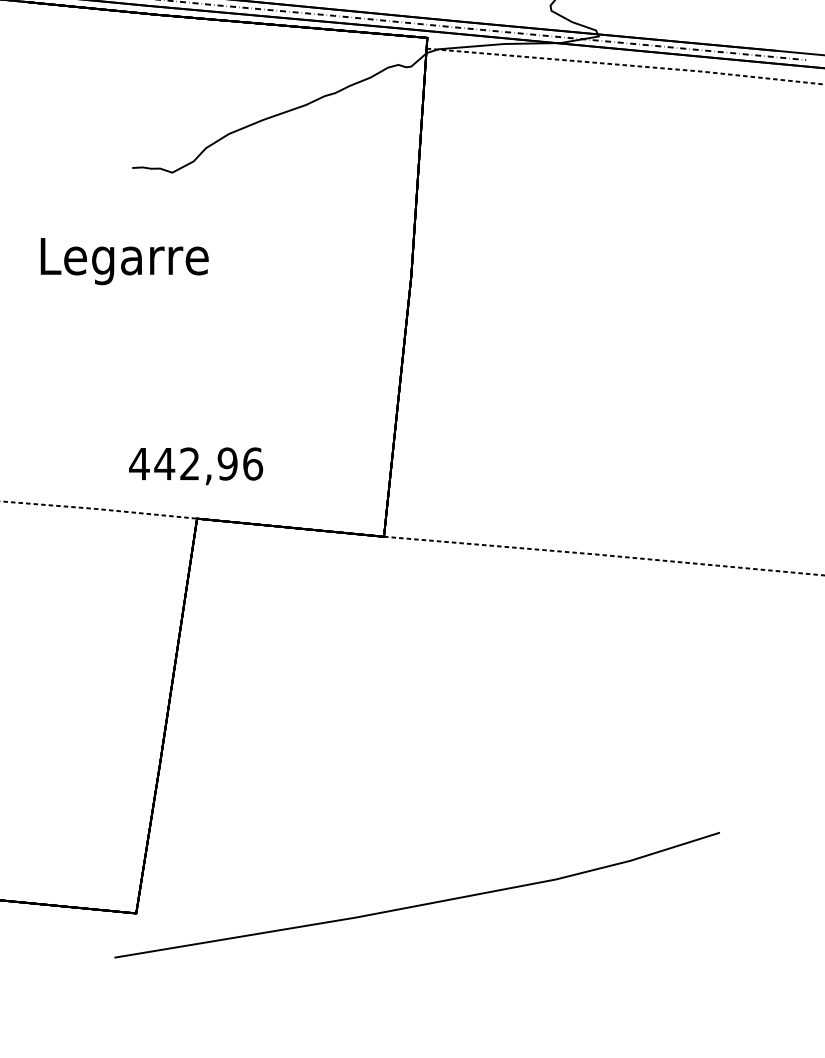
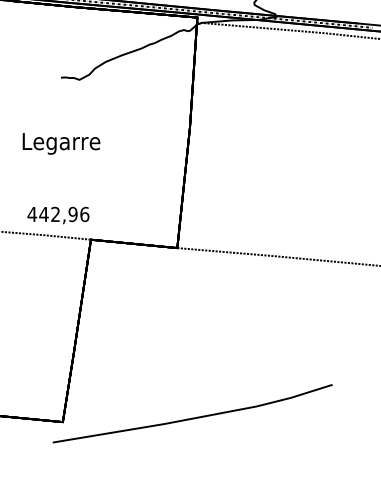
text: (124, 260) -> (61, 143), moved
text: (196, 466) -> (58, 215), moved

